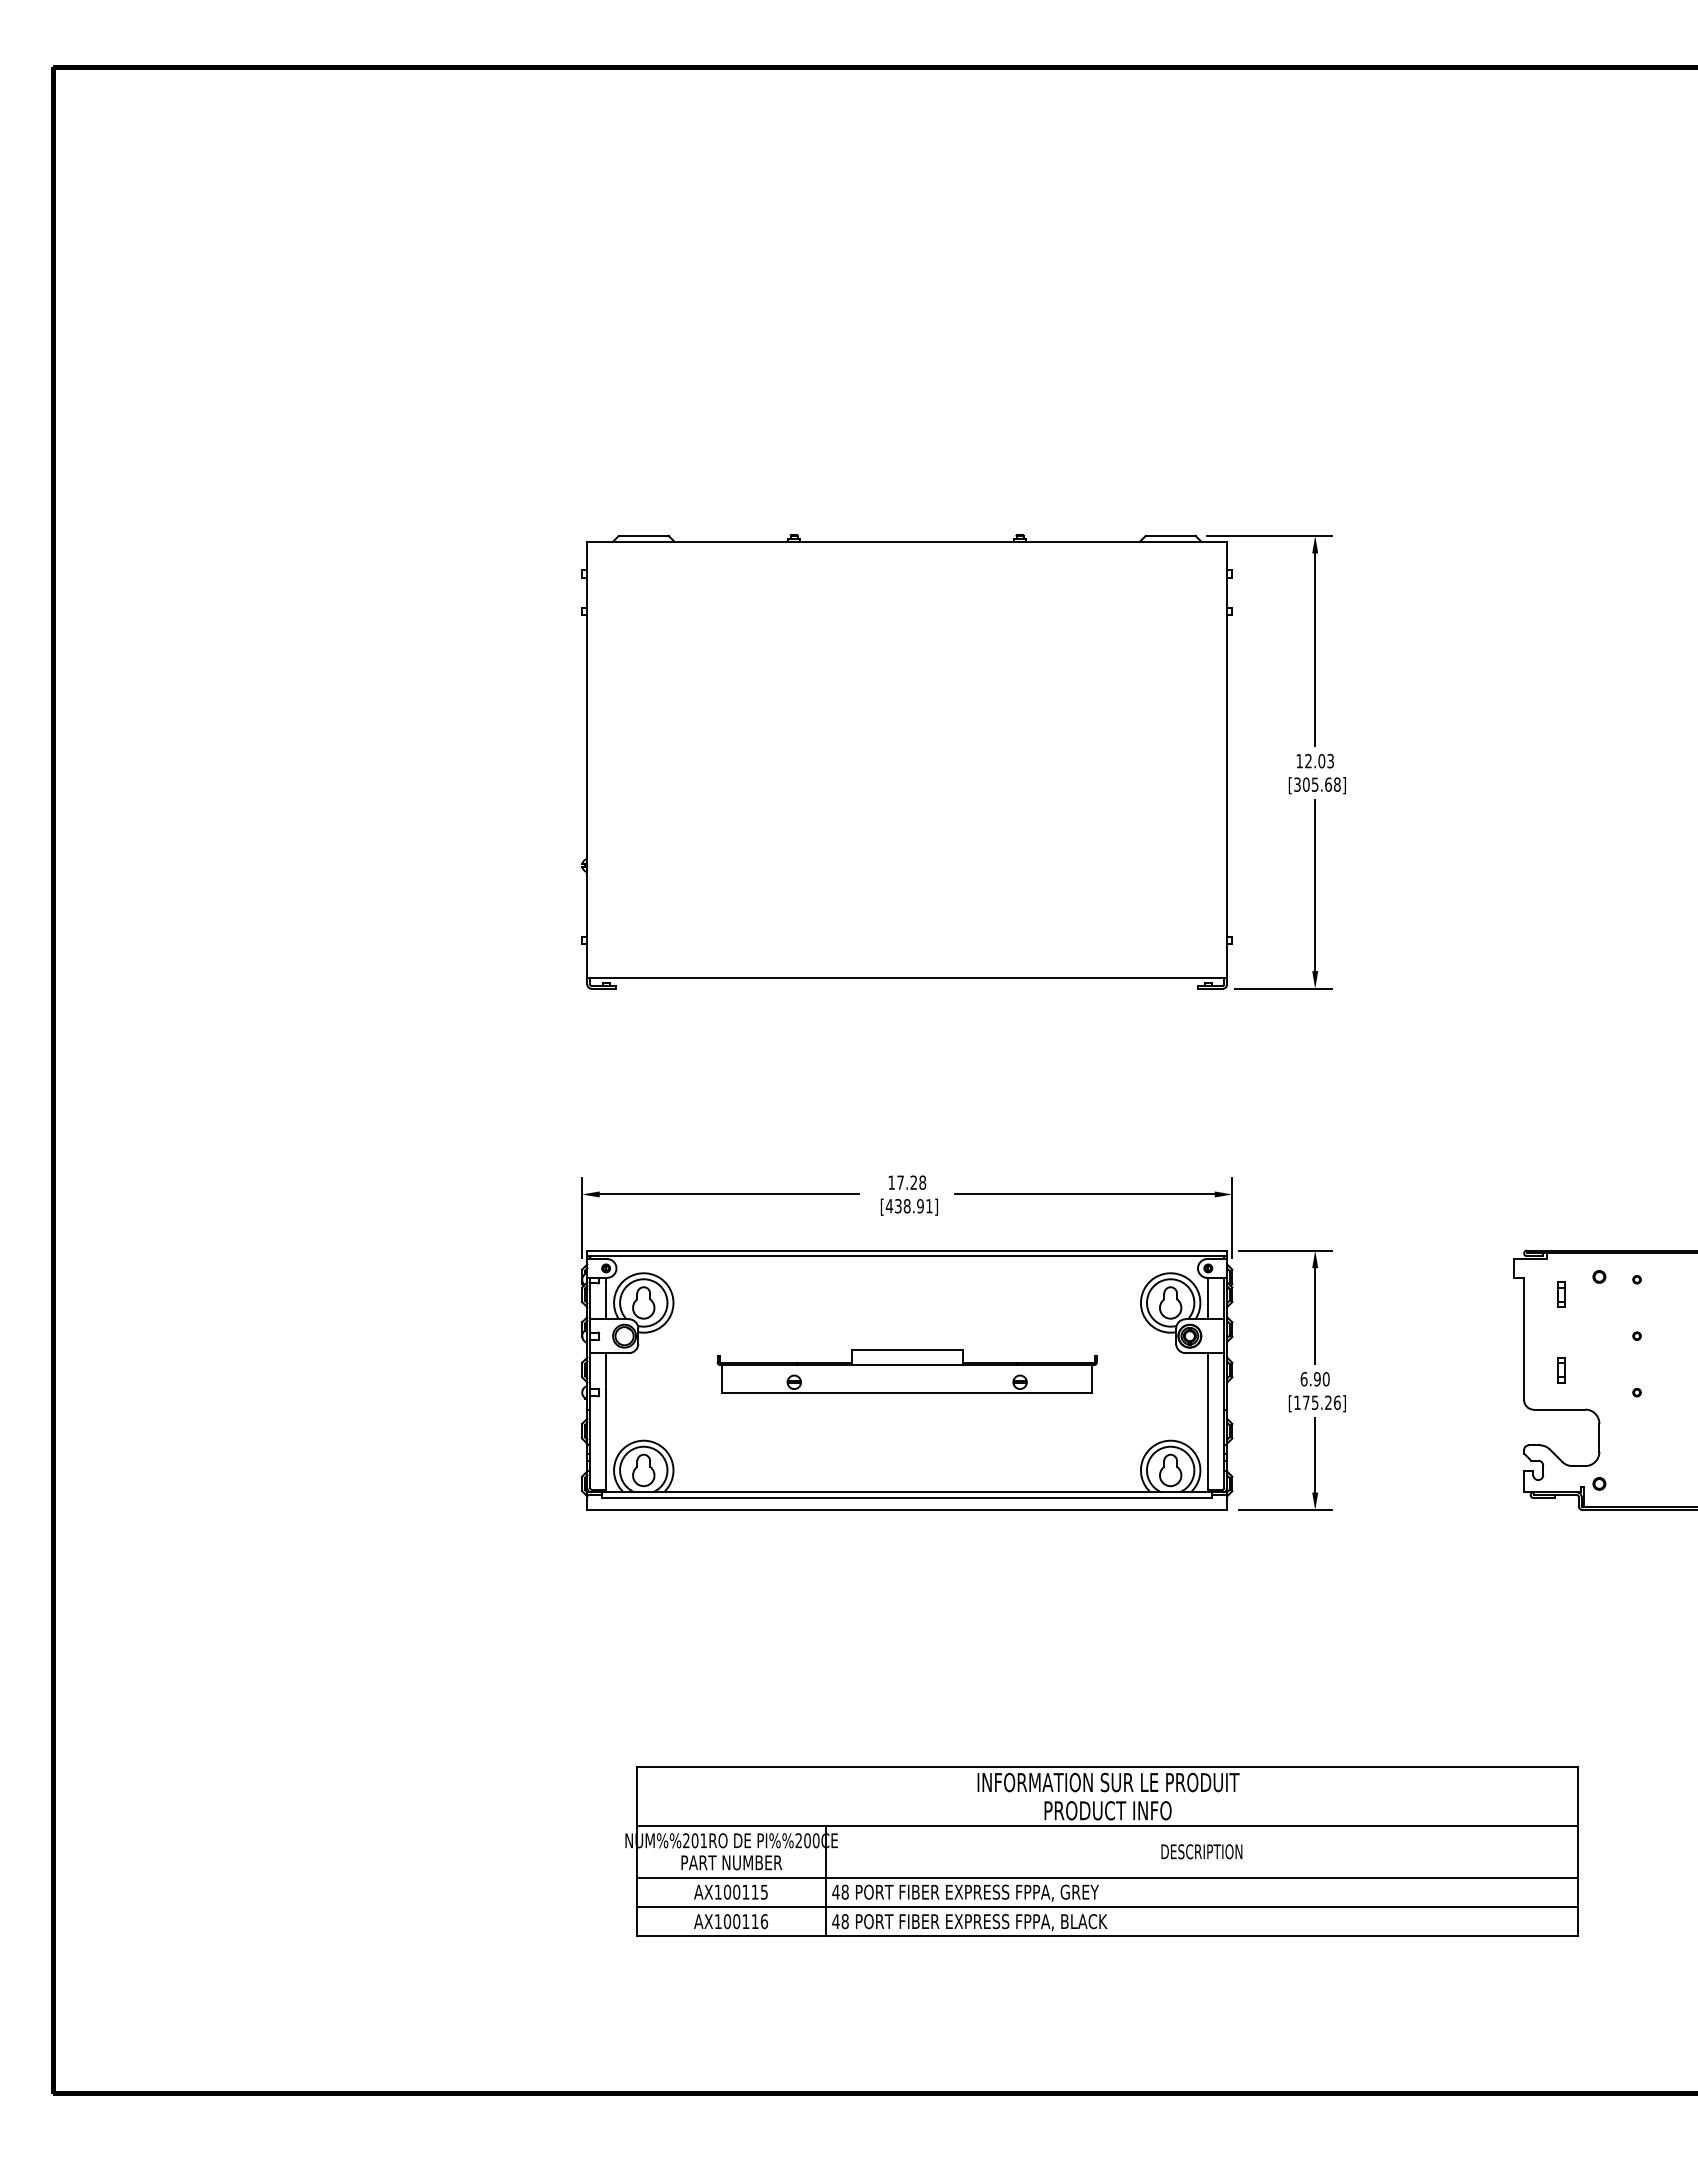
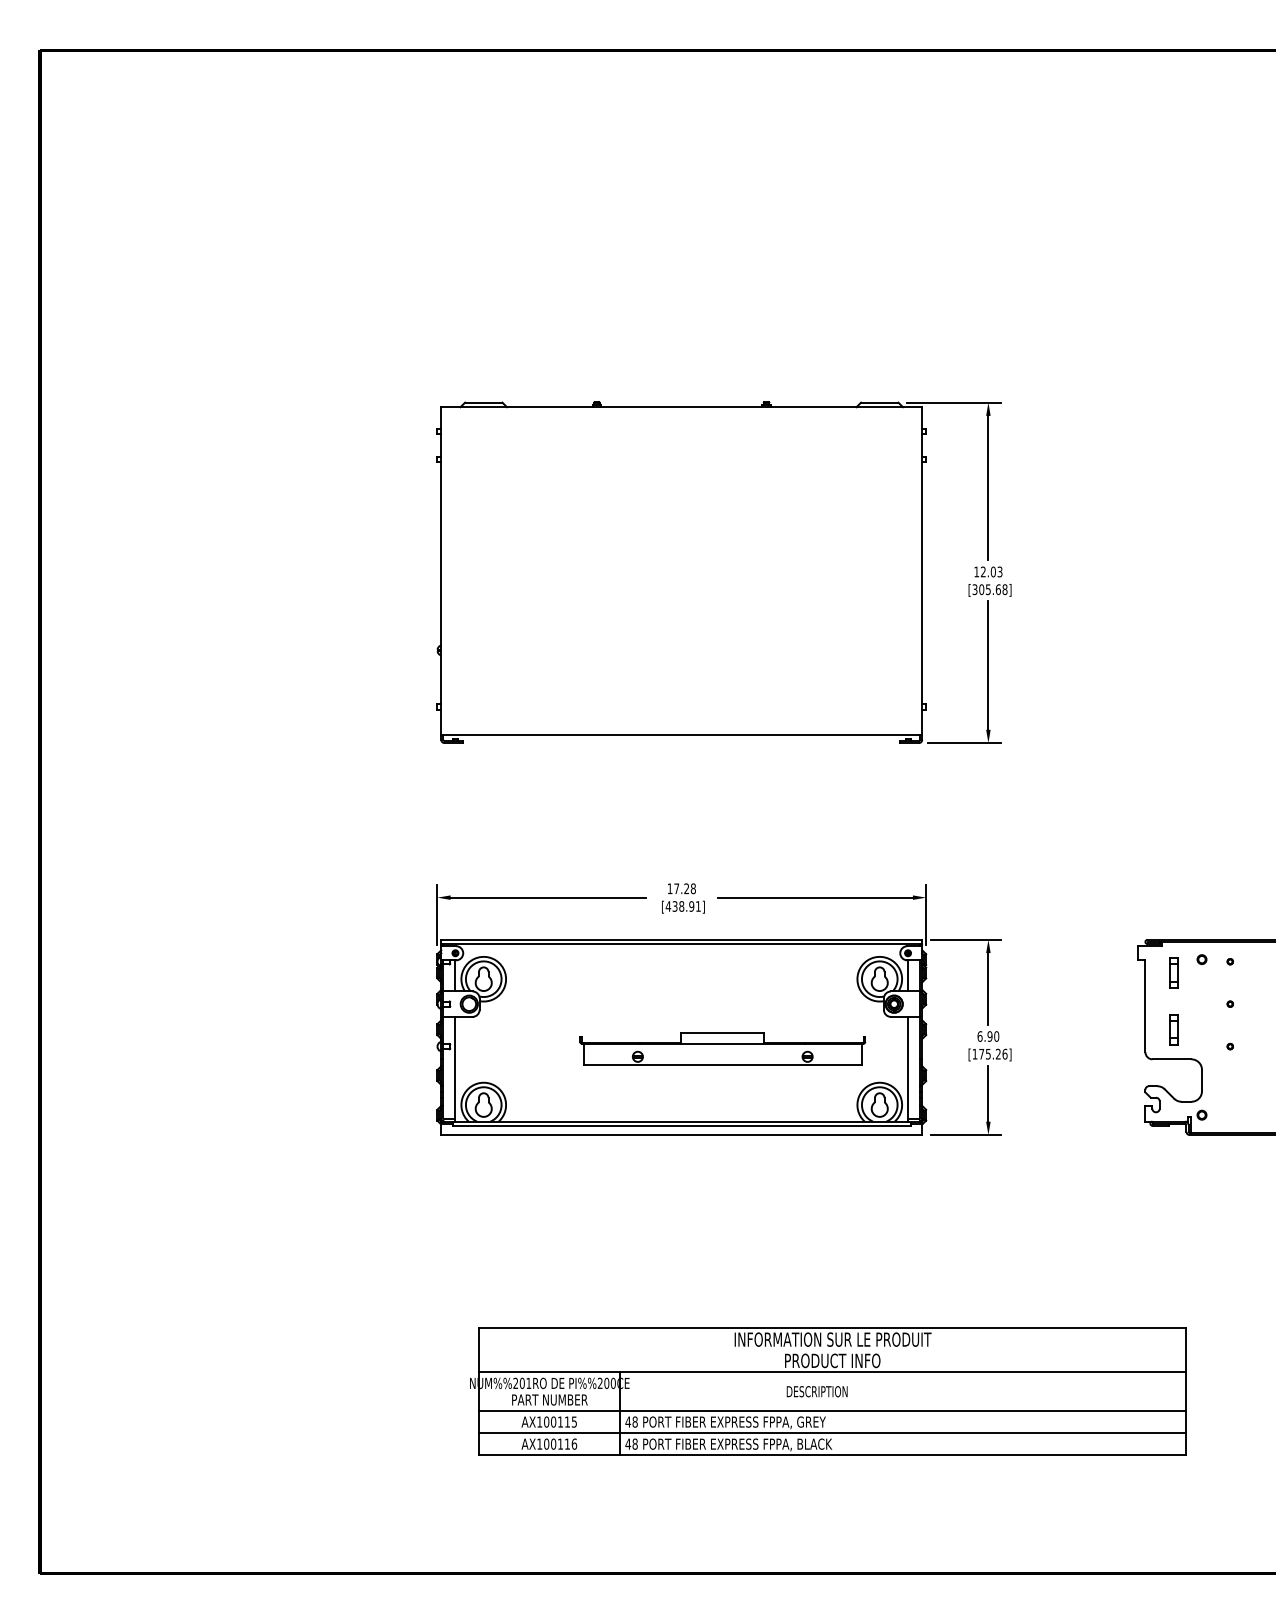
part: (1561, 1294) -> (1173, 972), size x1.6
part: (1561, 1369) -> (1173, 1029), size x1.6
part: (906, 1371) -> (722, 1048), moved
text: (1200, 1851) -> (816, 1391), moved

